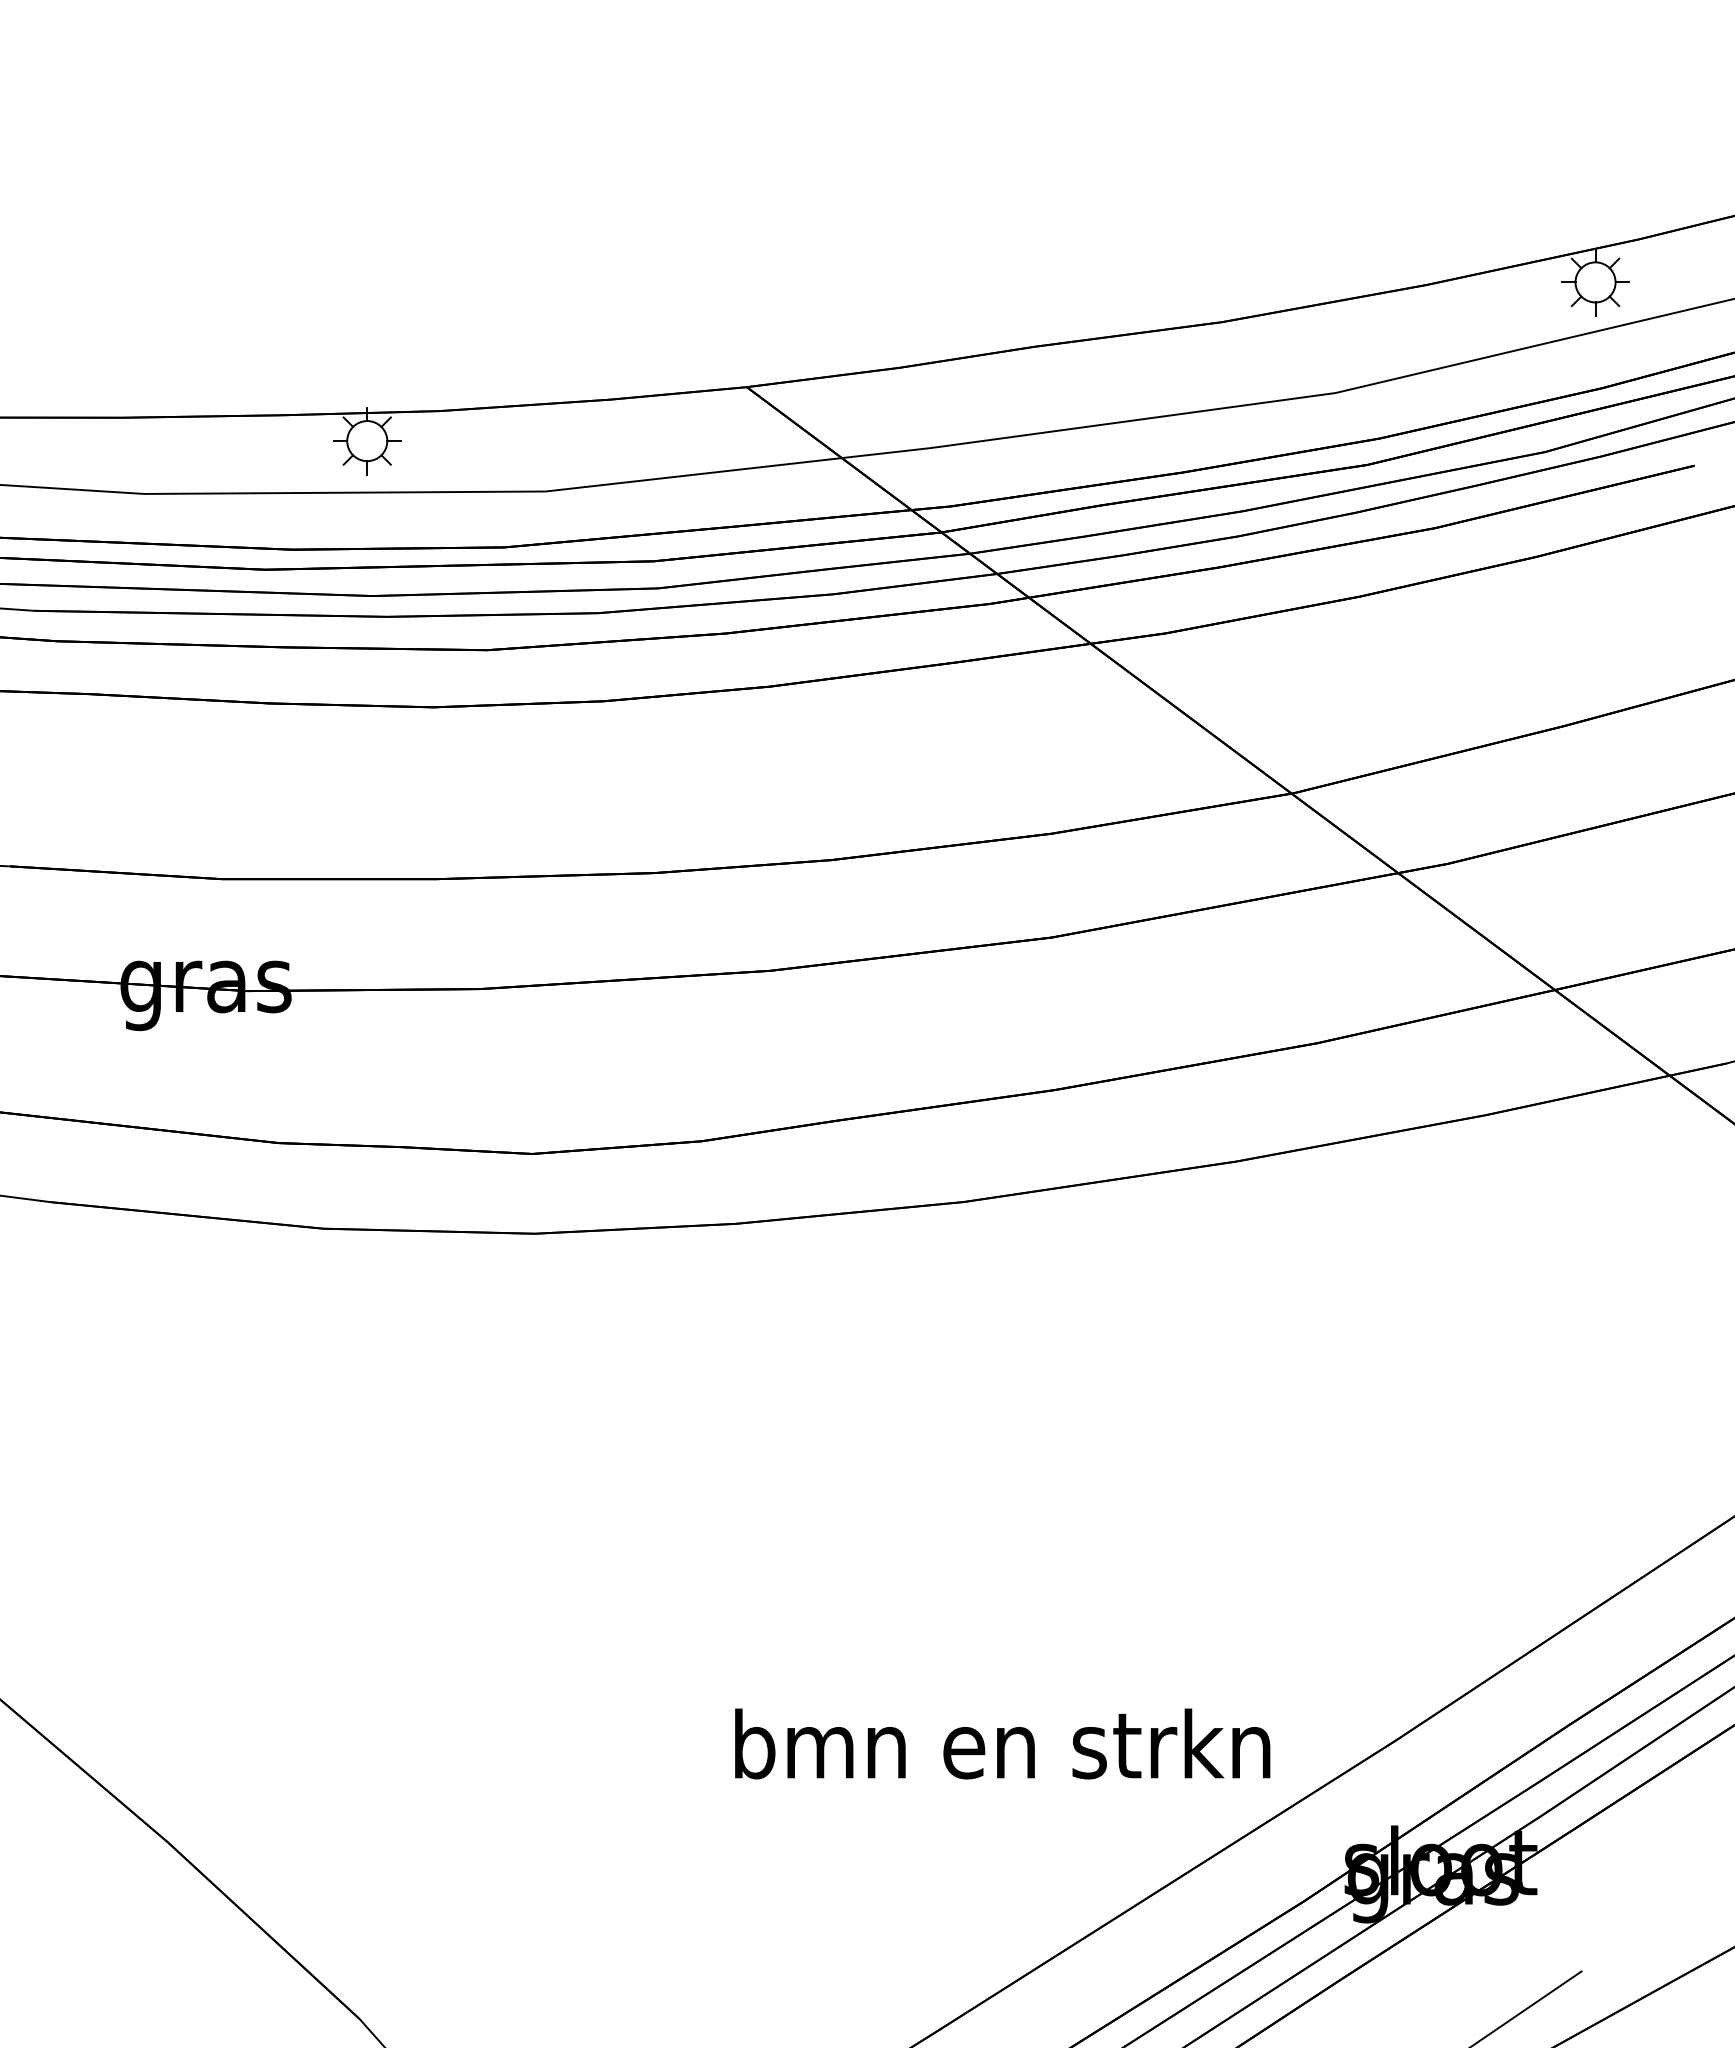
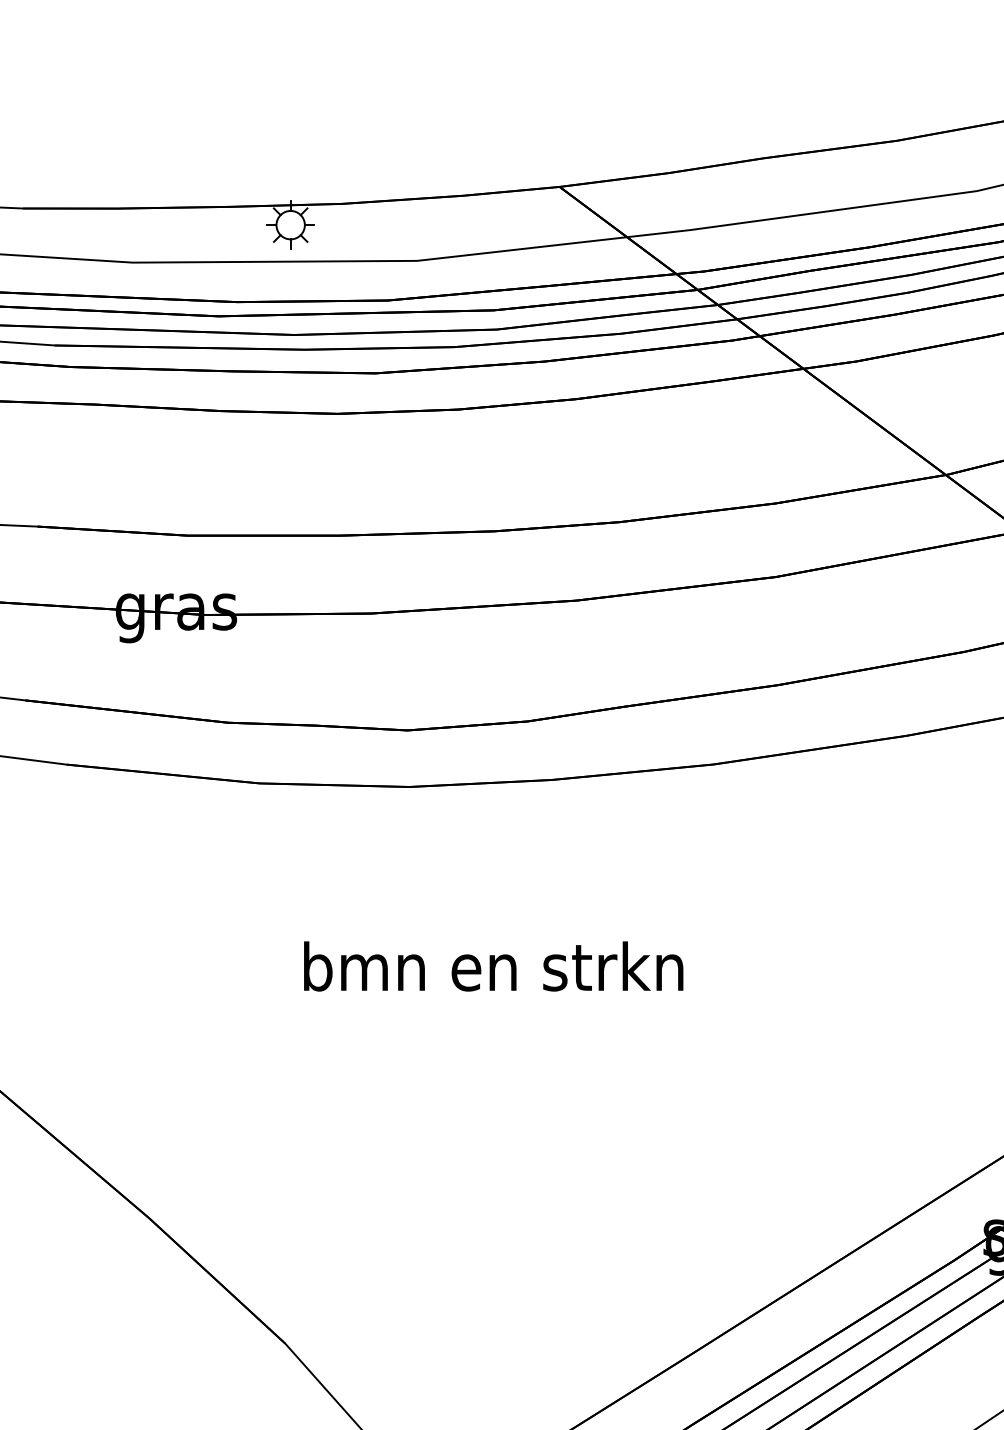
text: (1002, 1743) -> (493, 966), moved

